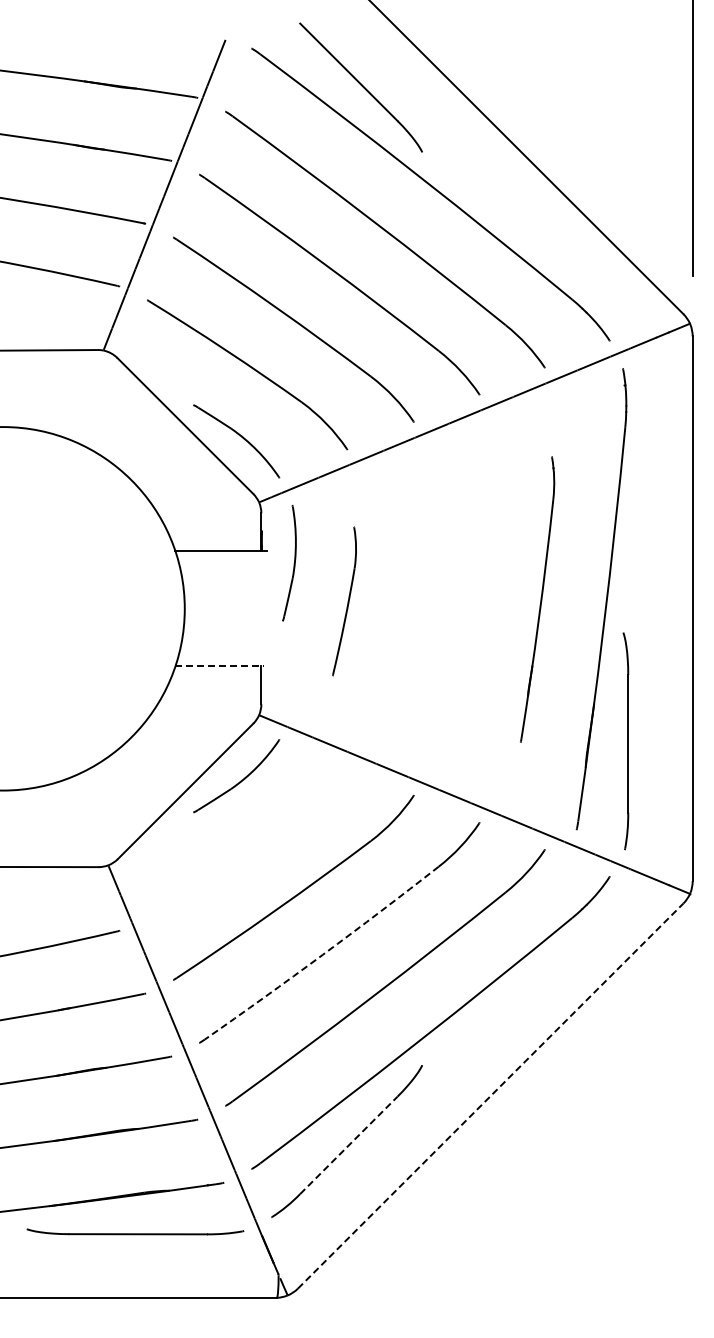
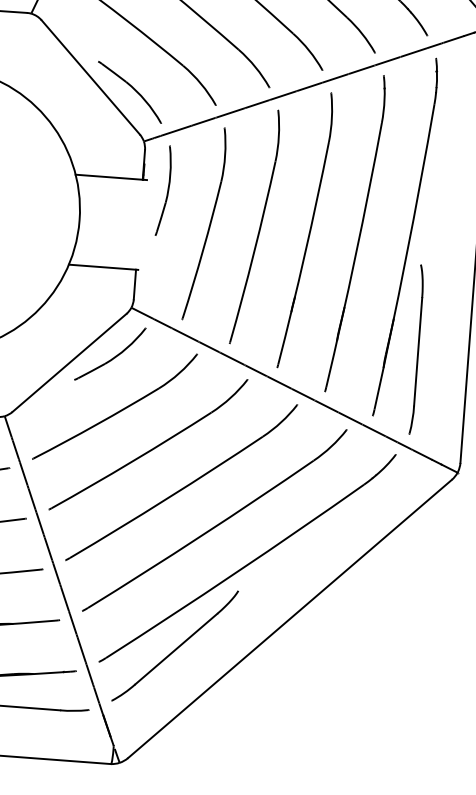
part: (473, 599) -> (305, 229), added
part: (537, 599) -> (355, 233), size x1.43
part: (408, 600) -> (254, 226), added
part: (344, 601) -> (204, 223), size x1.67
line: (220, 666) -> (104, 267), dashed -> solid
part: (250, 849) -> (116, 412), added
arc: (322, 954) -> (166, 498), dashed -> solid
line: (491, 1095) -> (290, 618), dashed -> solid
line: (348, 1145) -> (175, 649), dashed -> solid

